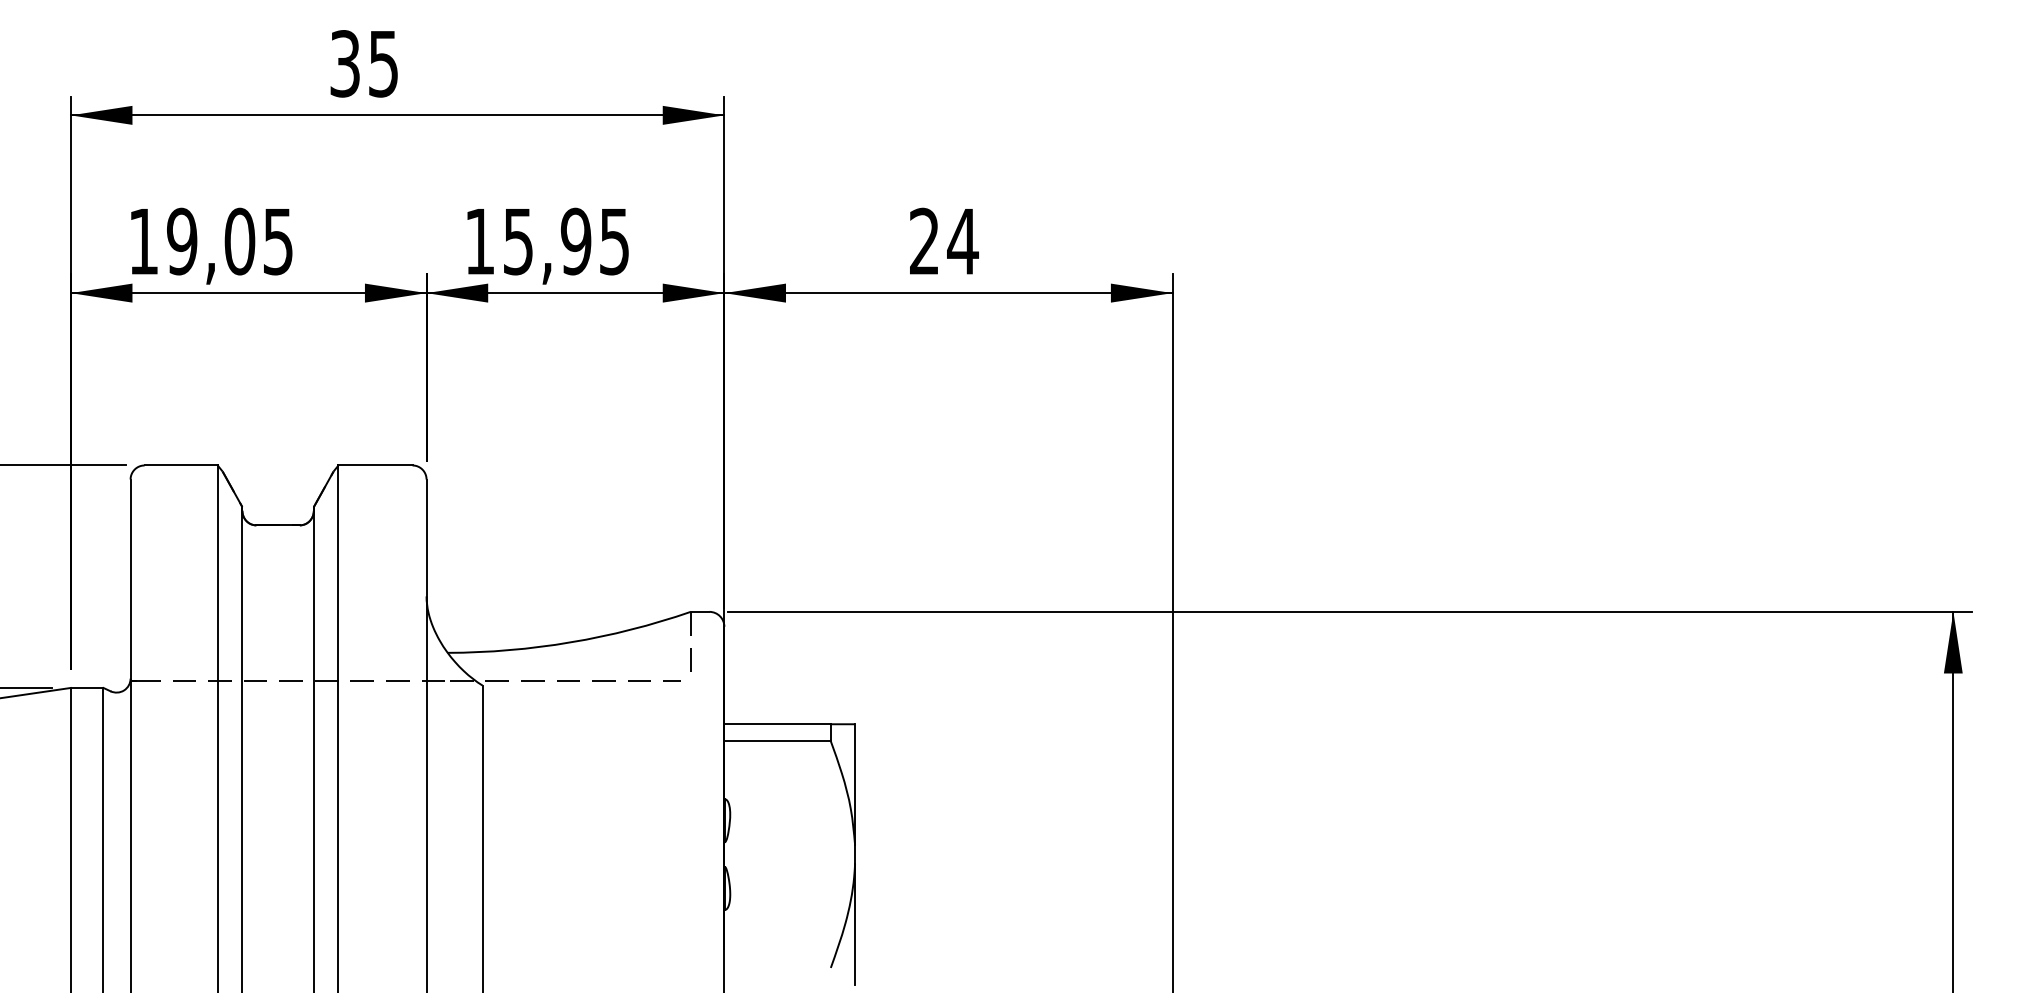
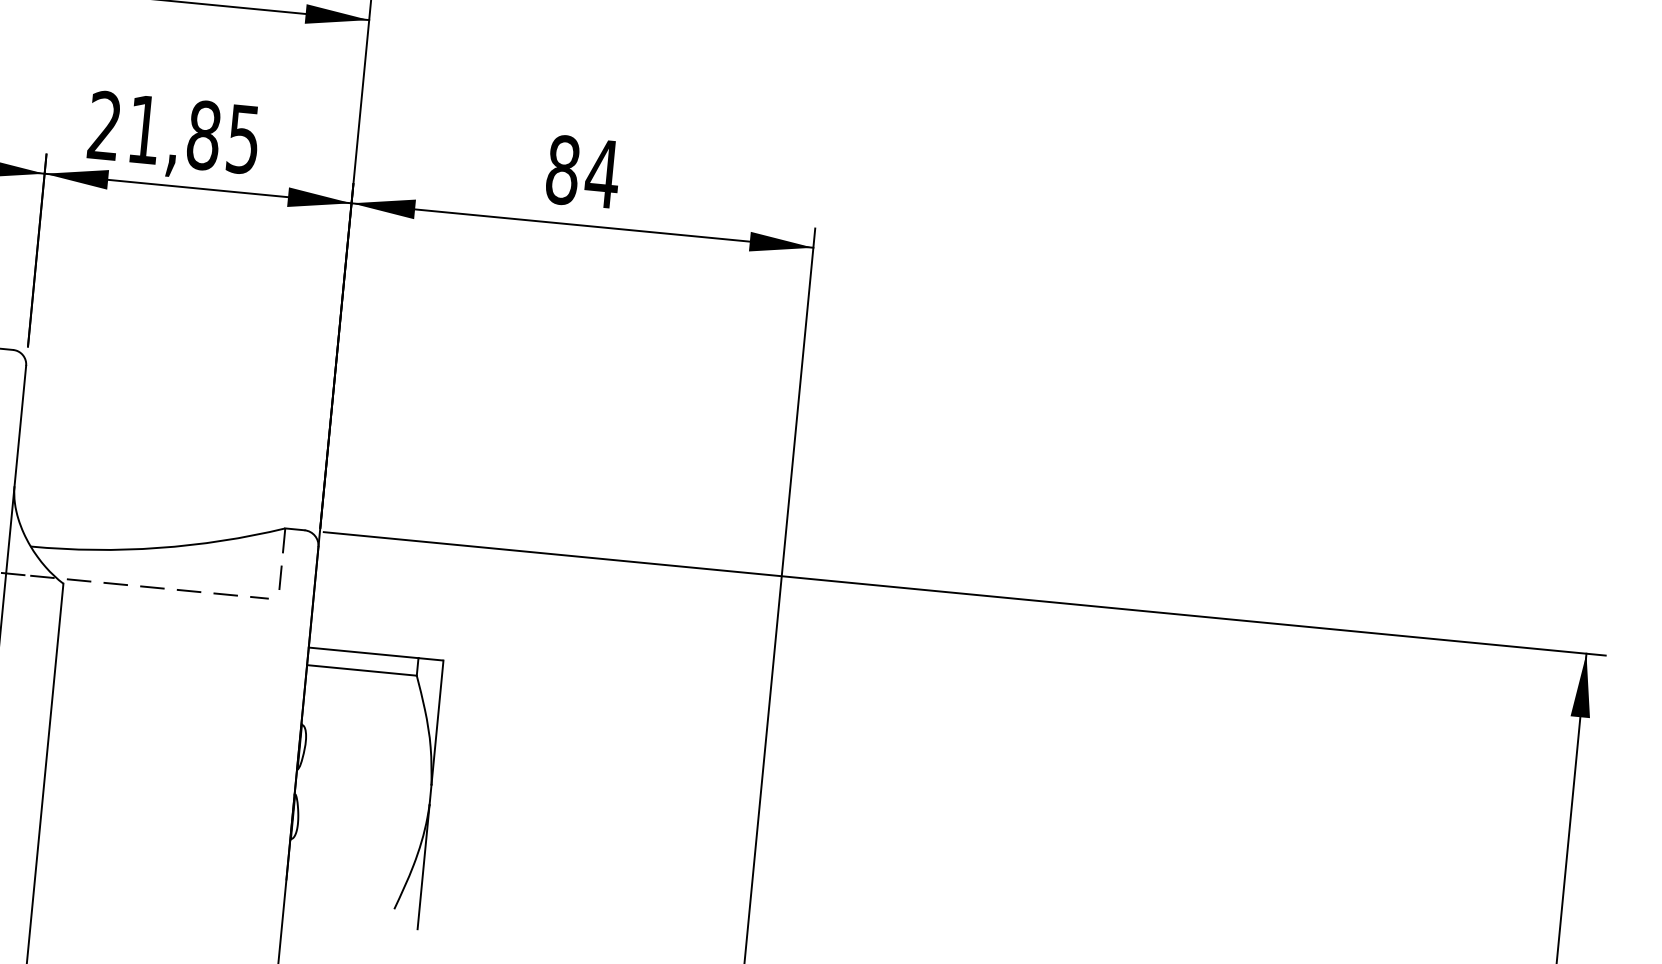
text: (528, 241) -> (154, 130), 15,95 -> 21,85
text: (924, 241) -> (562, 169), 24 -> 84

